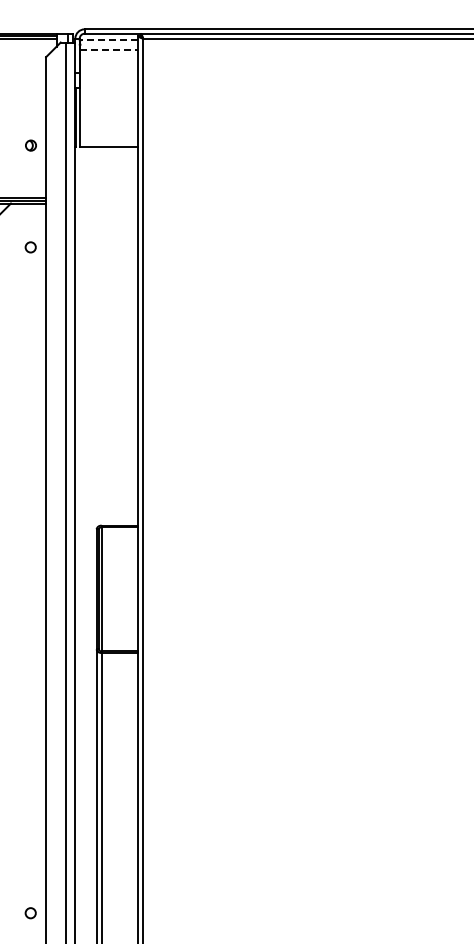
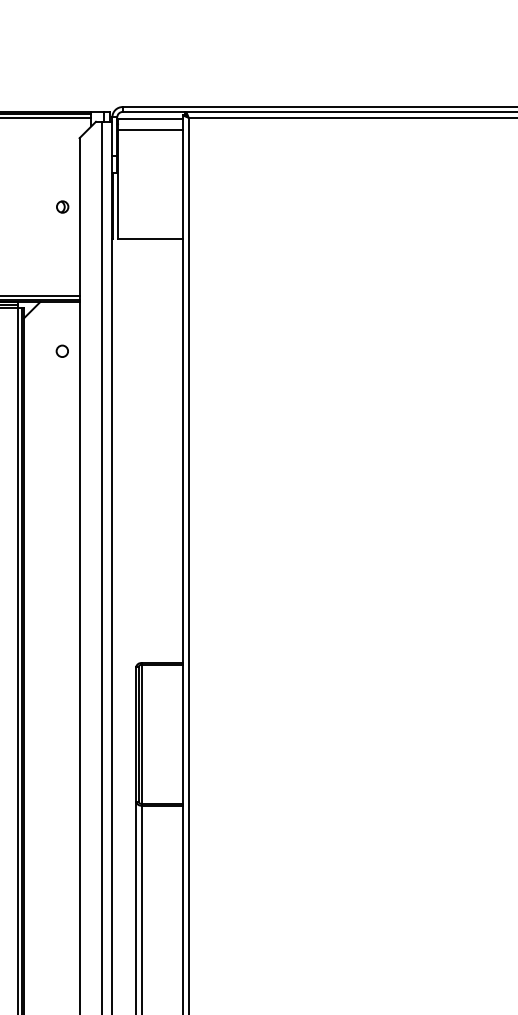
line: (109, 40) -> (150, 119), dashed -> solid
line: (109, 49) -> (150, 129), dashed -> solid
part: (30, 145) -> (62, 206), moved

